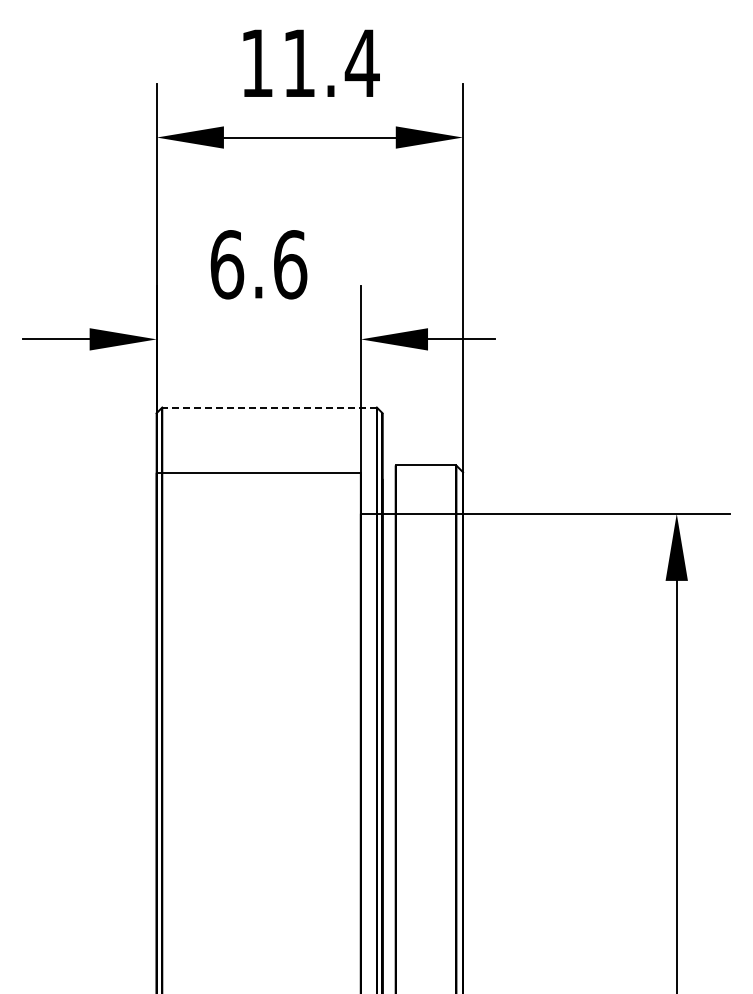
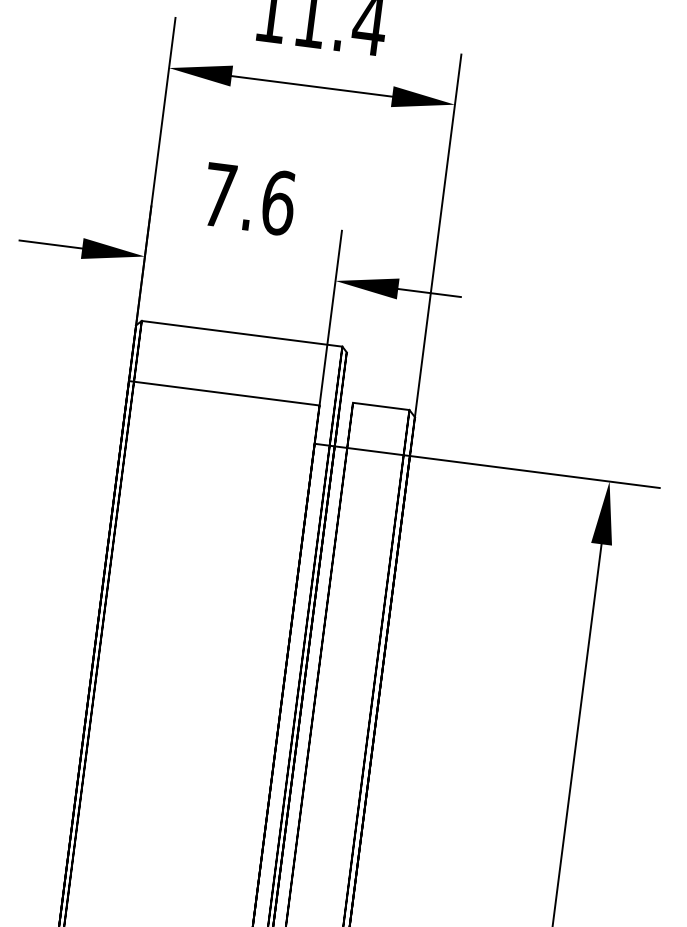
text: (227, 264) -> (219, 195), 6.6 -> 7.6
line: (269, 407) -> (242, 333), dashed -> solid

